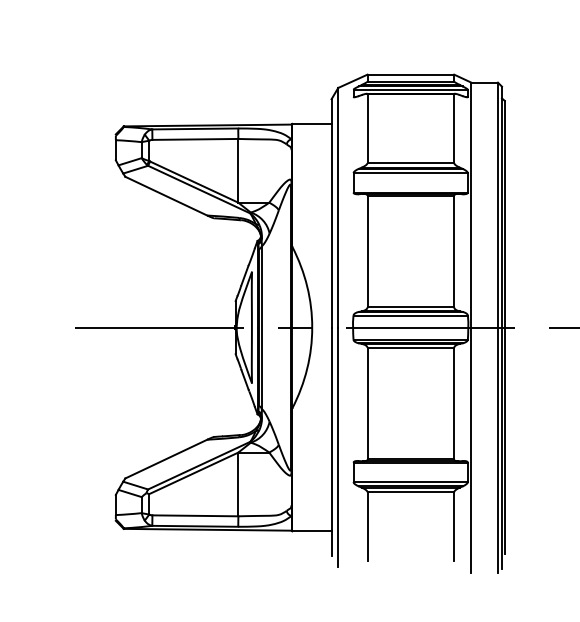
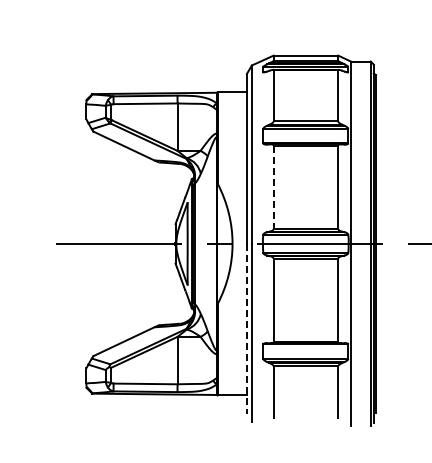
line: (367, 251) -> (273, 187), solid -> dashed
line: (330, 441) -> (246, 328), solid -> dashed

